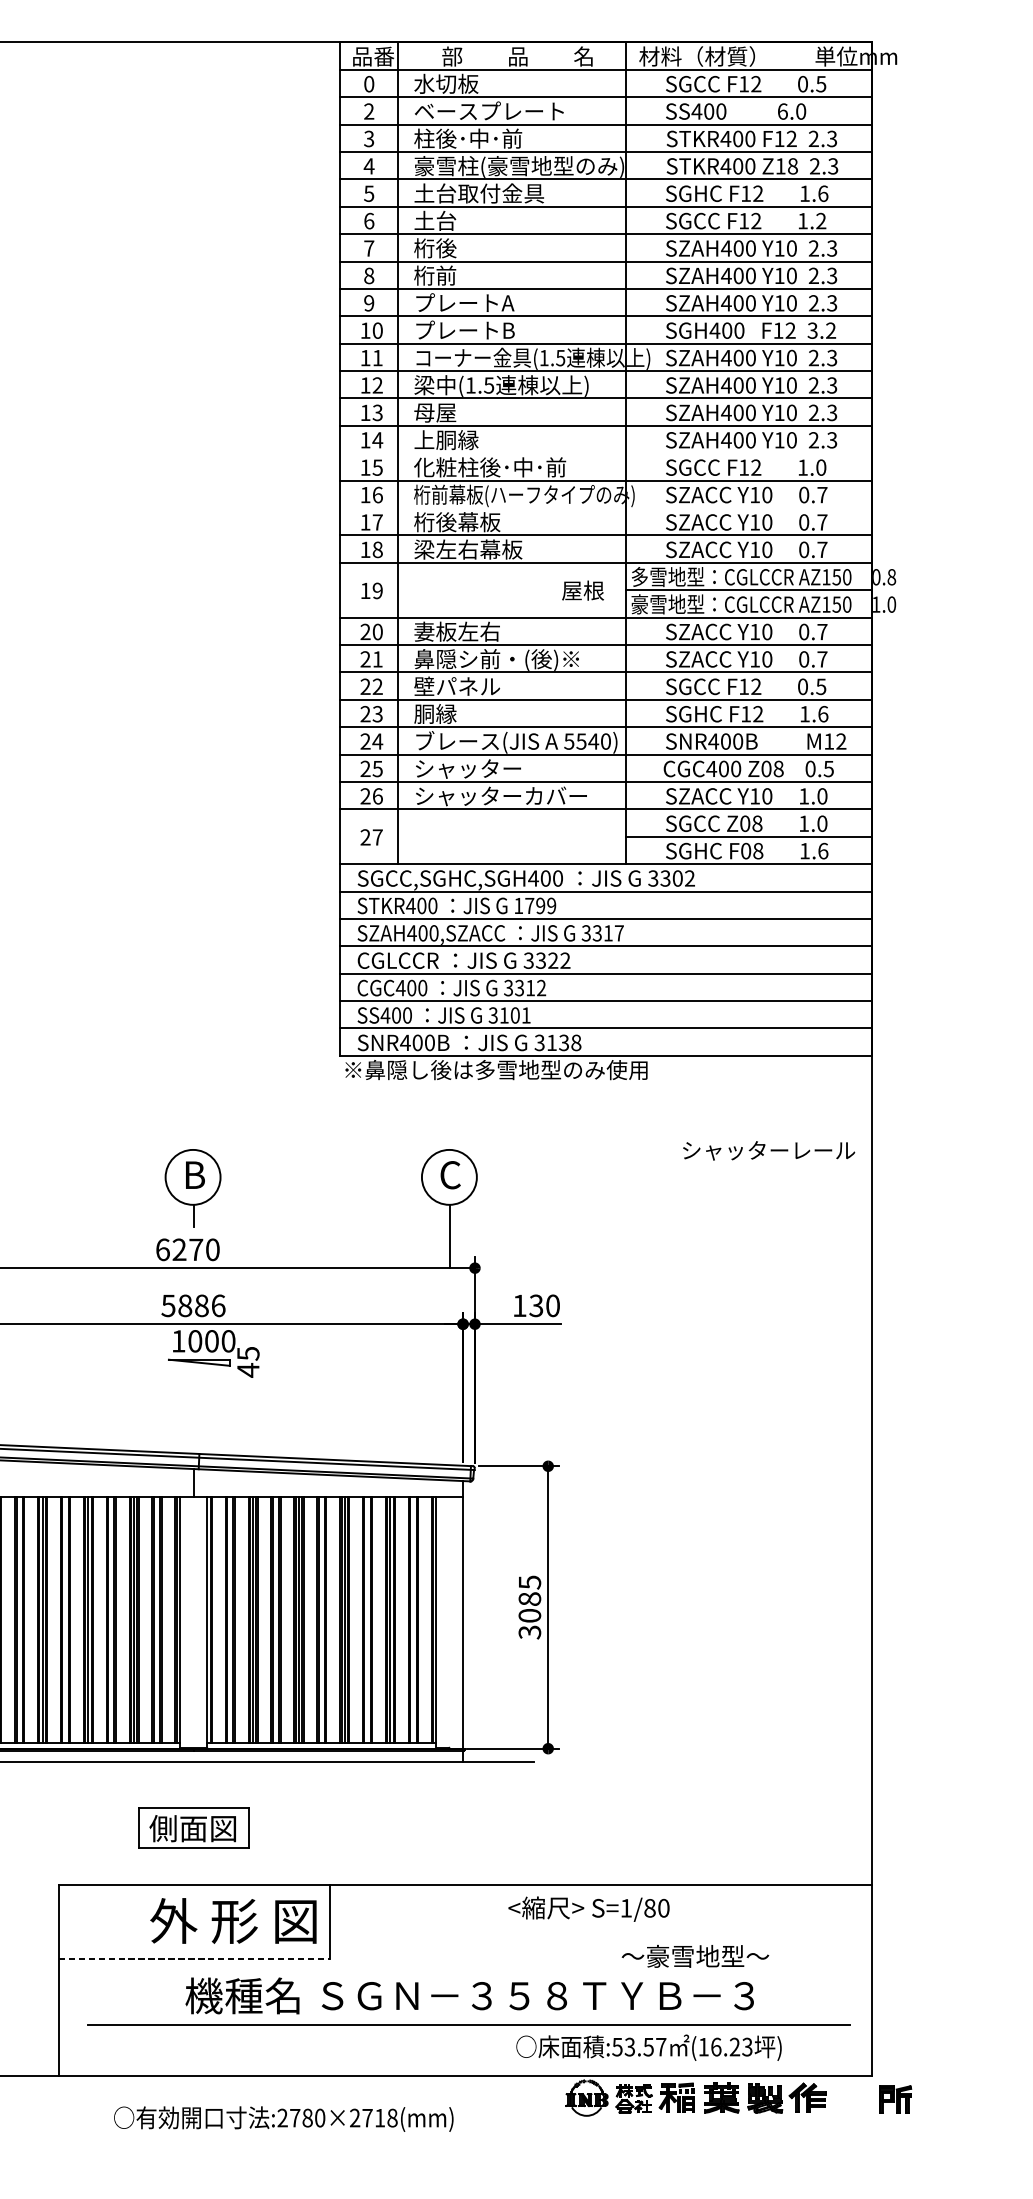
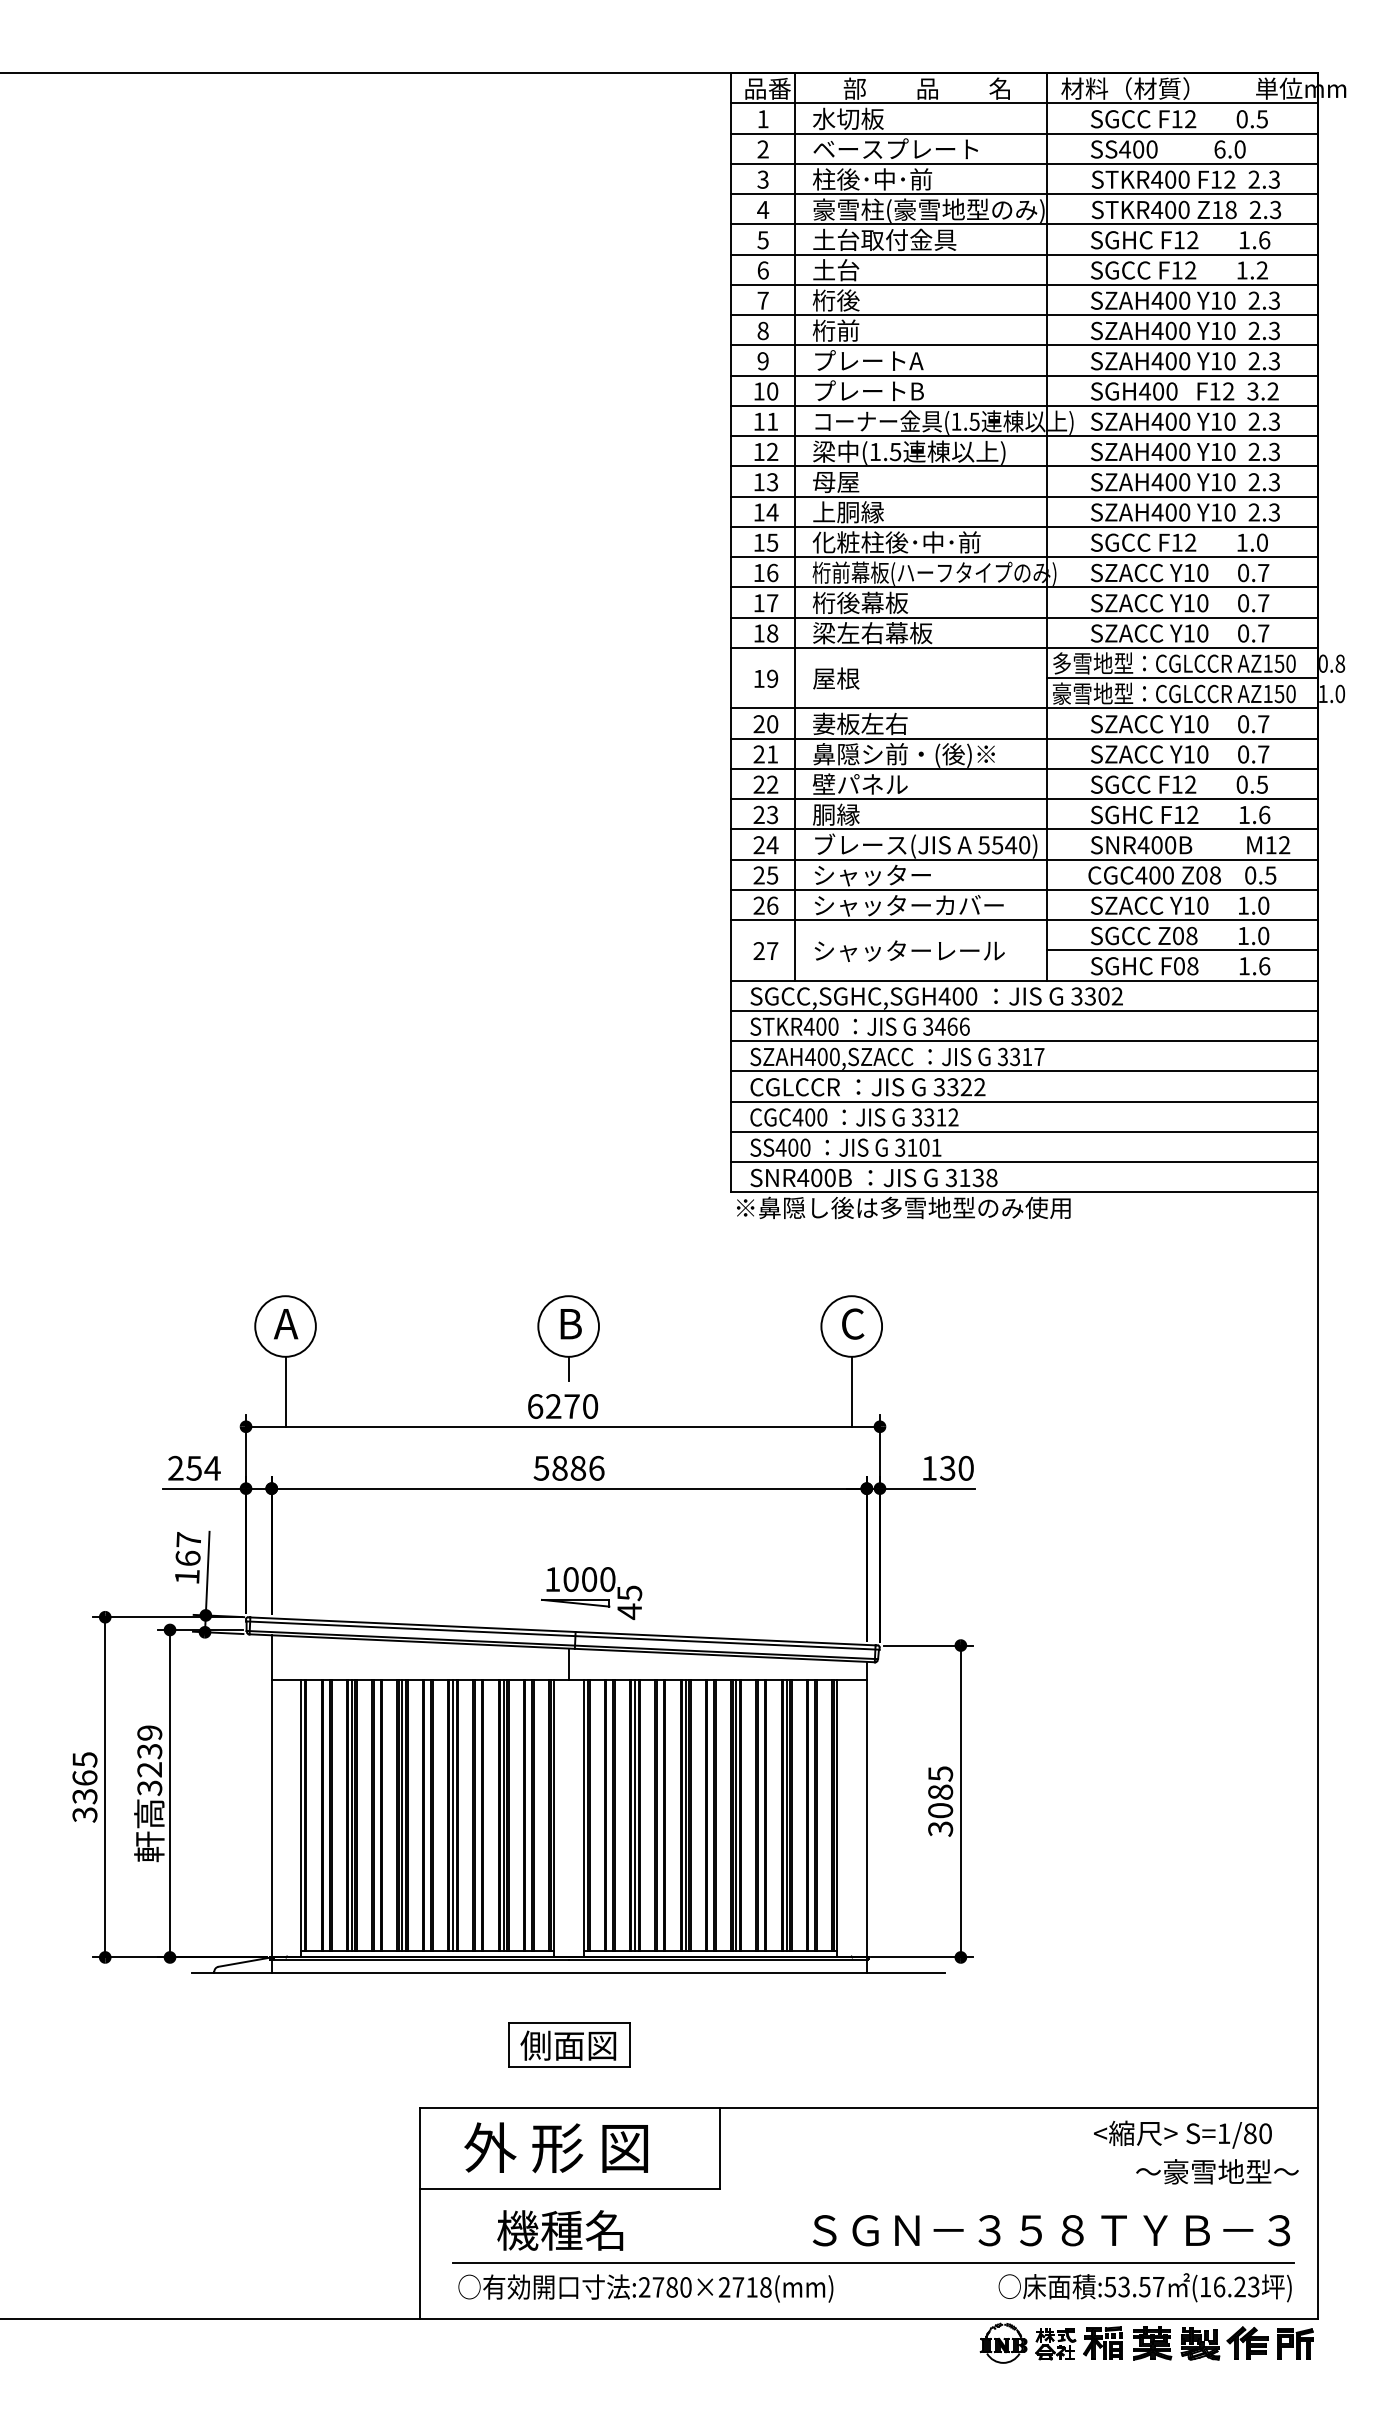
text: (368, 84) -> (762, 119), 0 -> 1
line: (605, 452) -> (1024, 526), added
line: (605, 508) -> (1024, 587), added
text: (583, 590) -> (836, 678), moved
text: (535, 905) -> (946, 1026), 1799 -> 3466
text: (768, 1150) -> (909, 950), moved
part: (213, 1353) -> (591, 1593), moved
text: (588, 1909) -> (1182, 2134), moved
text: (232, 1920) -> (555, 2147), moved
text: (695, 1956) -> (1217, 2171), moved
line: (193, 1958) -> (569, 2189), dashed -> solid
text: (242, 1995) -> (560, 2230), moved
text: (537, 1995) -> (1050, 2230), moved
text: (648, 2047) -> (1144, 2287), moved
part: (895, 2099) -> (1295, 2343), moved
text: (283, 2119) -> (645, 2288), moved

